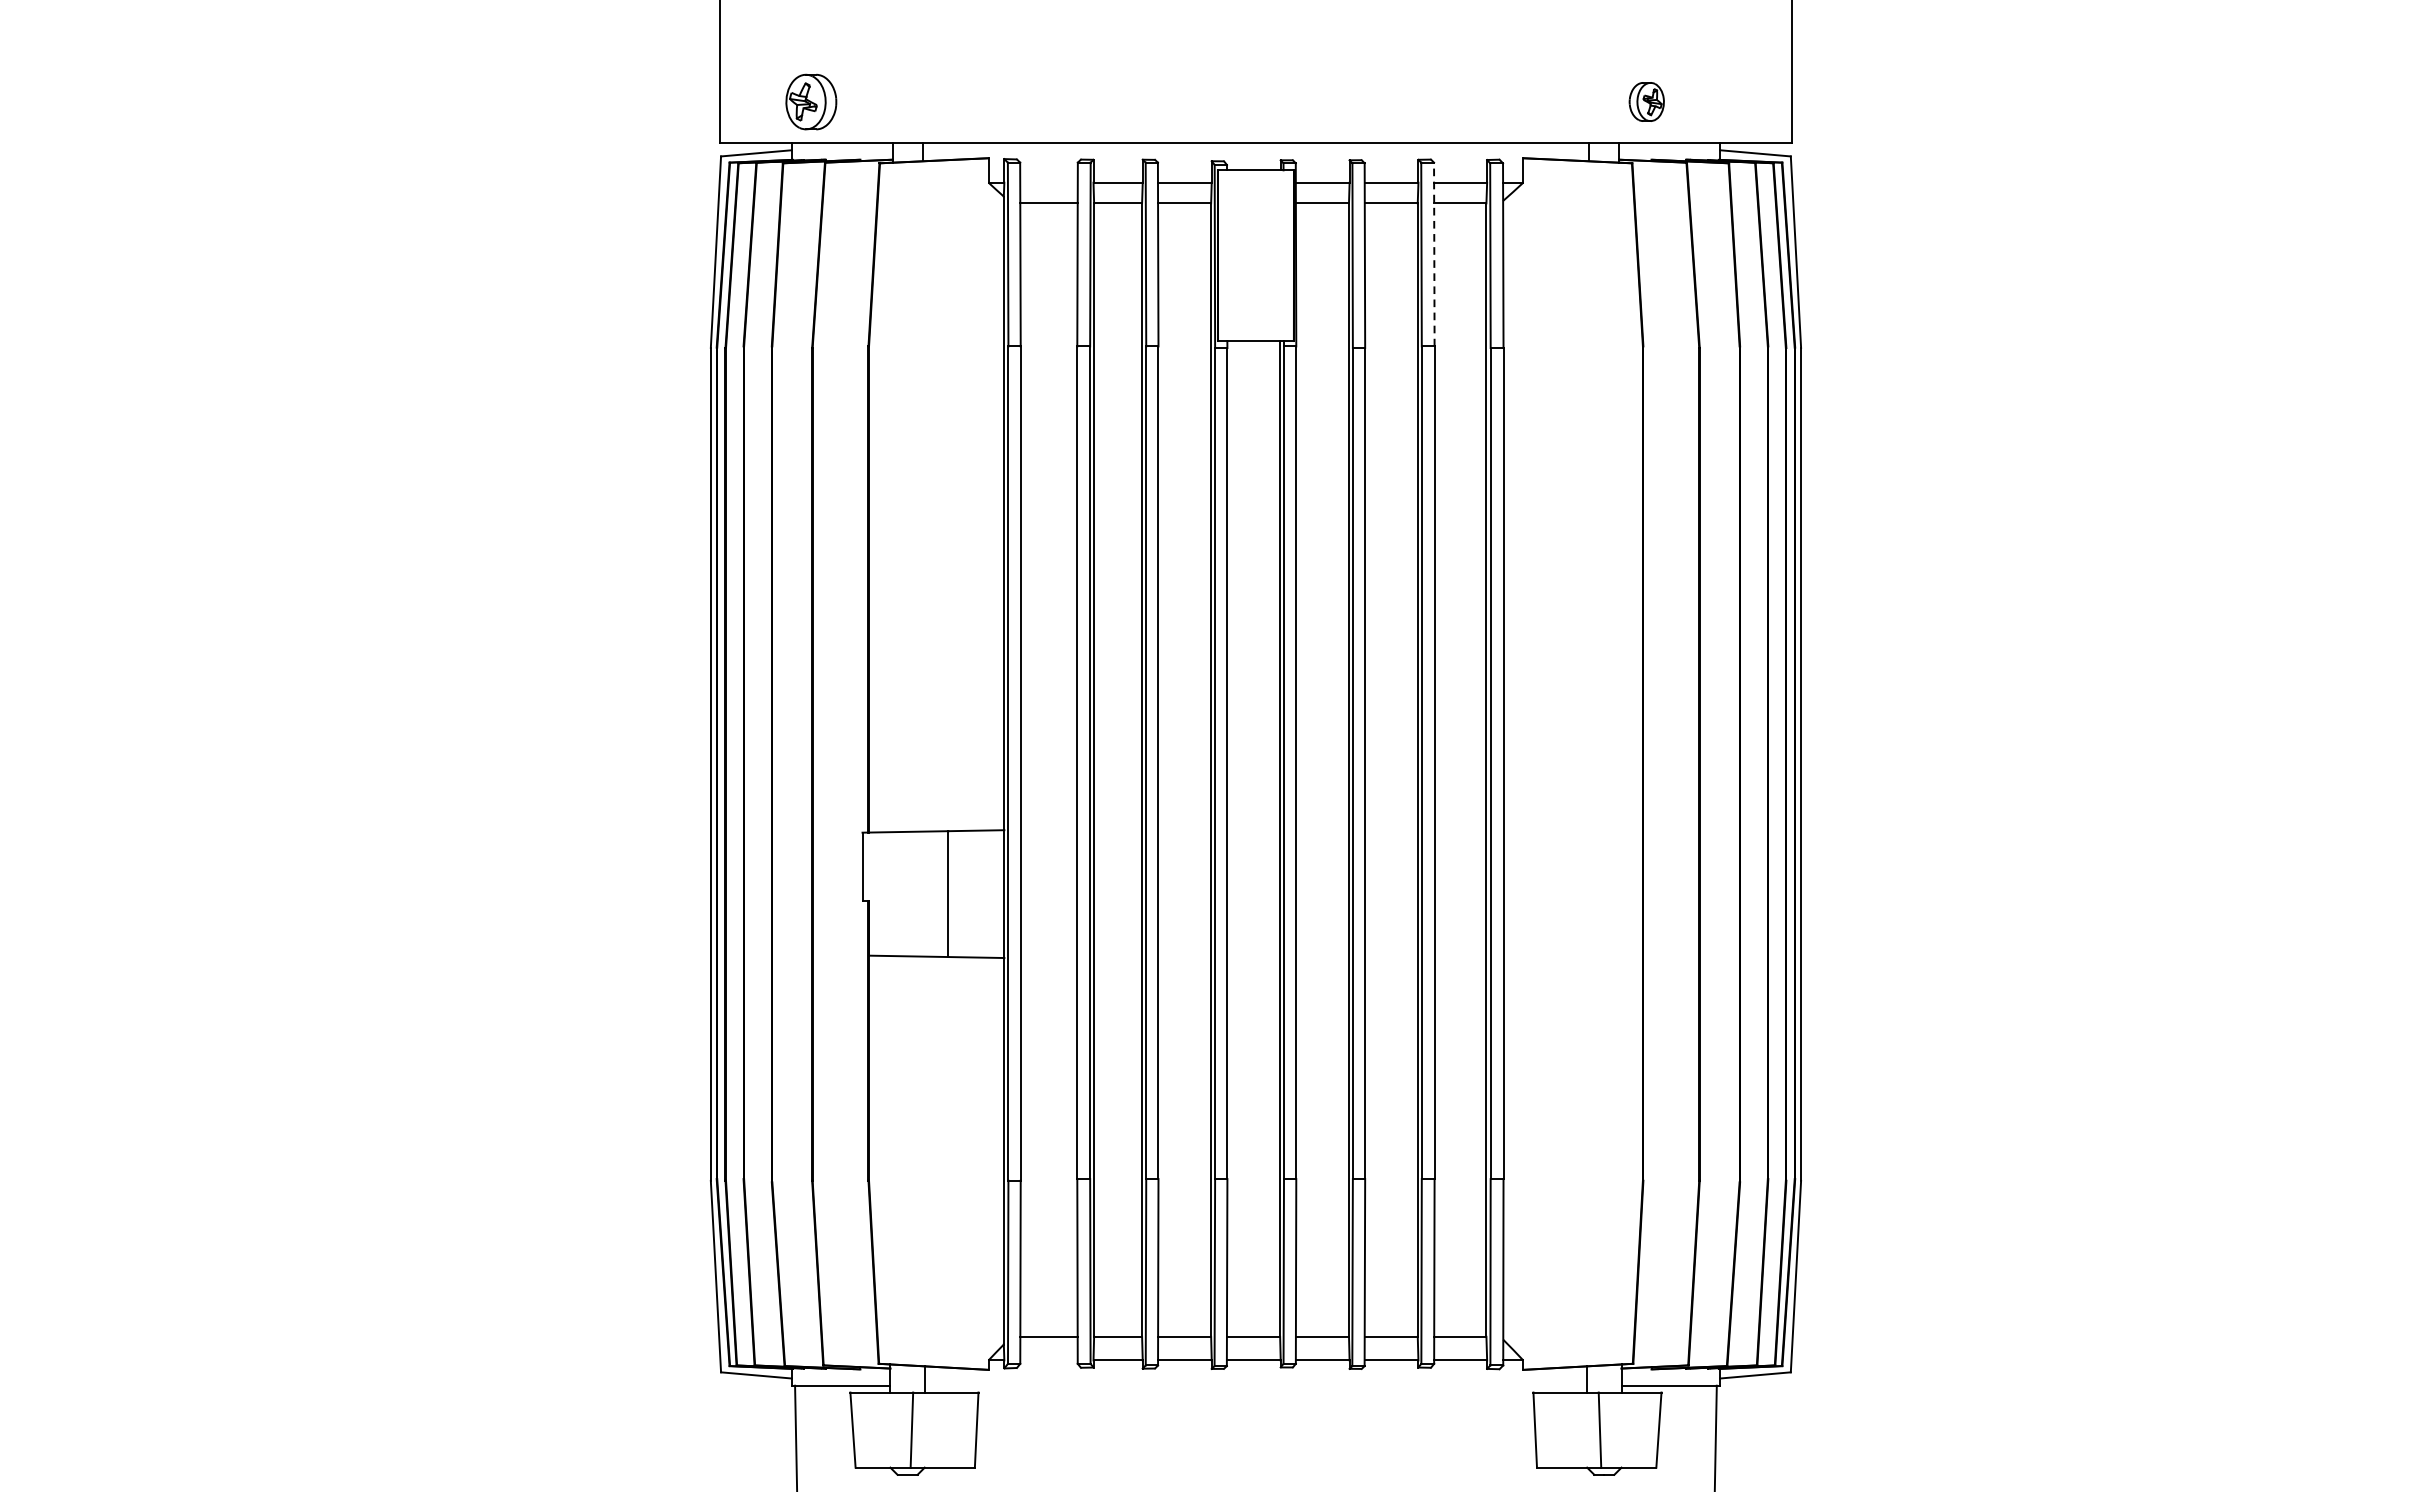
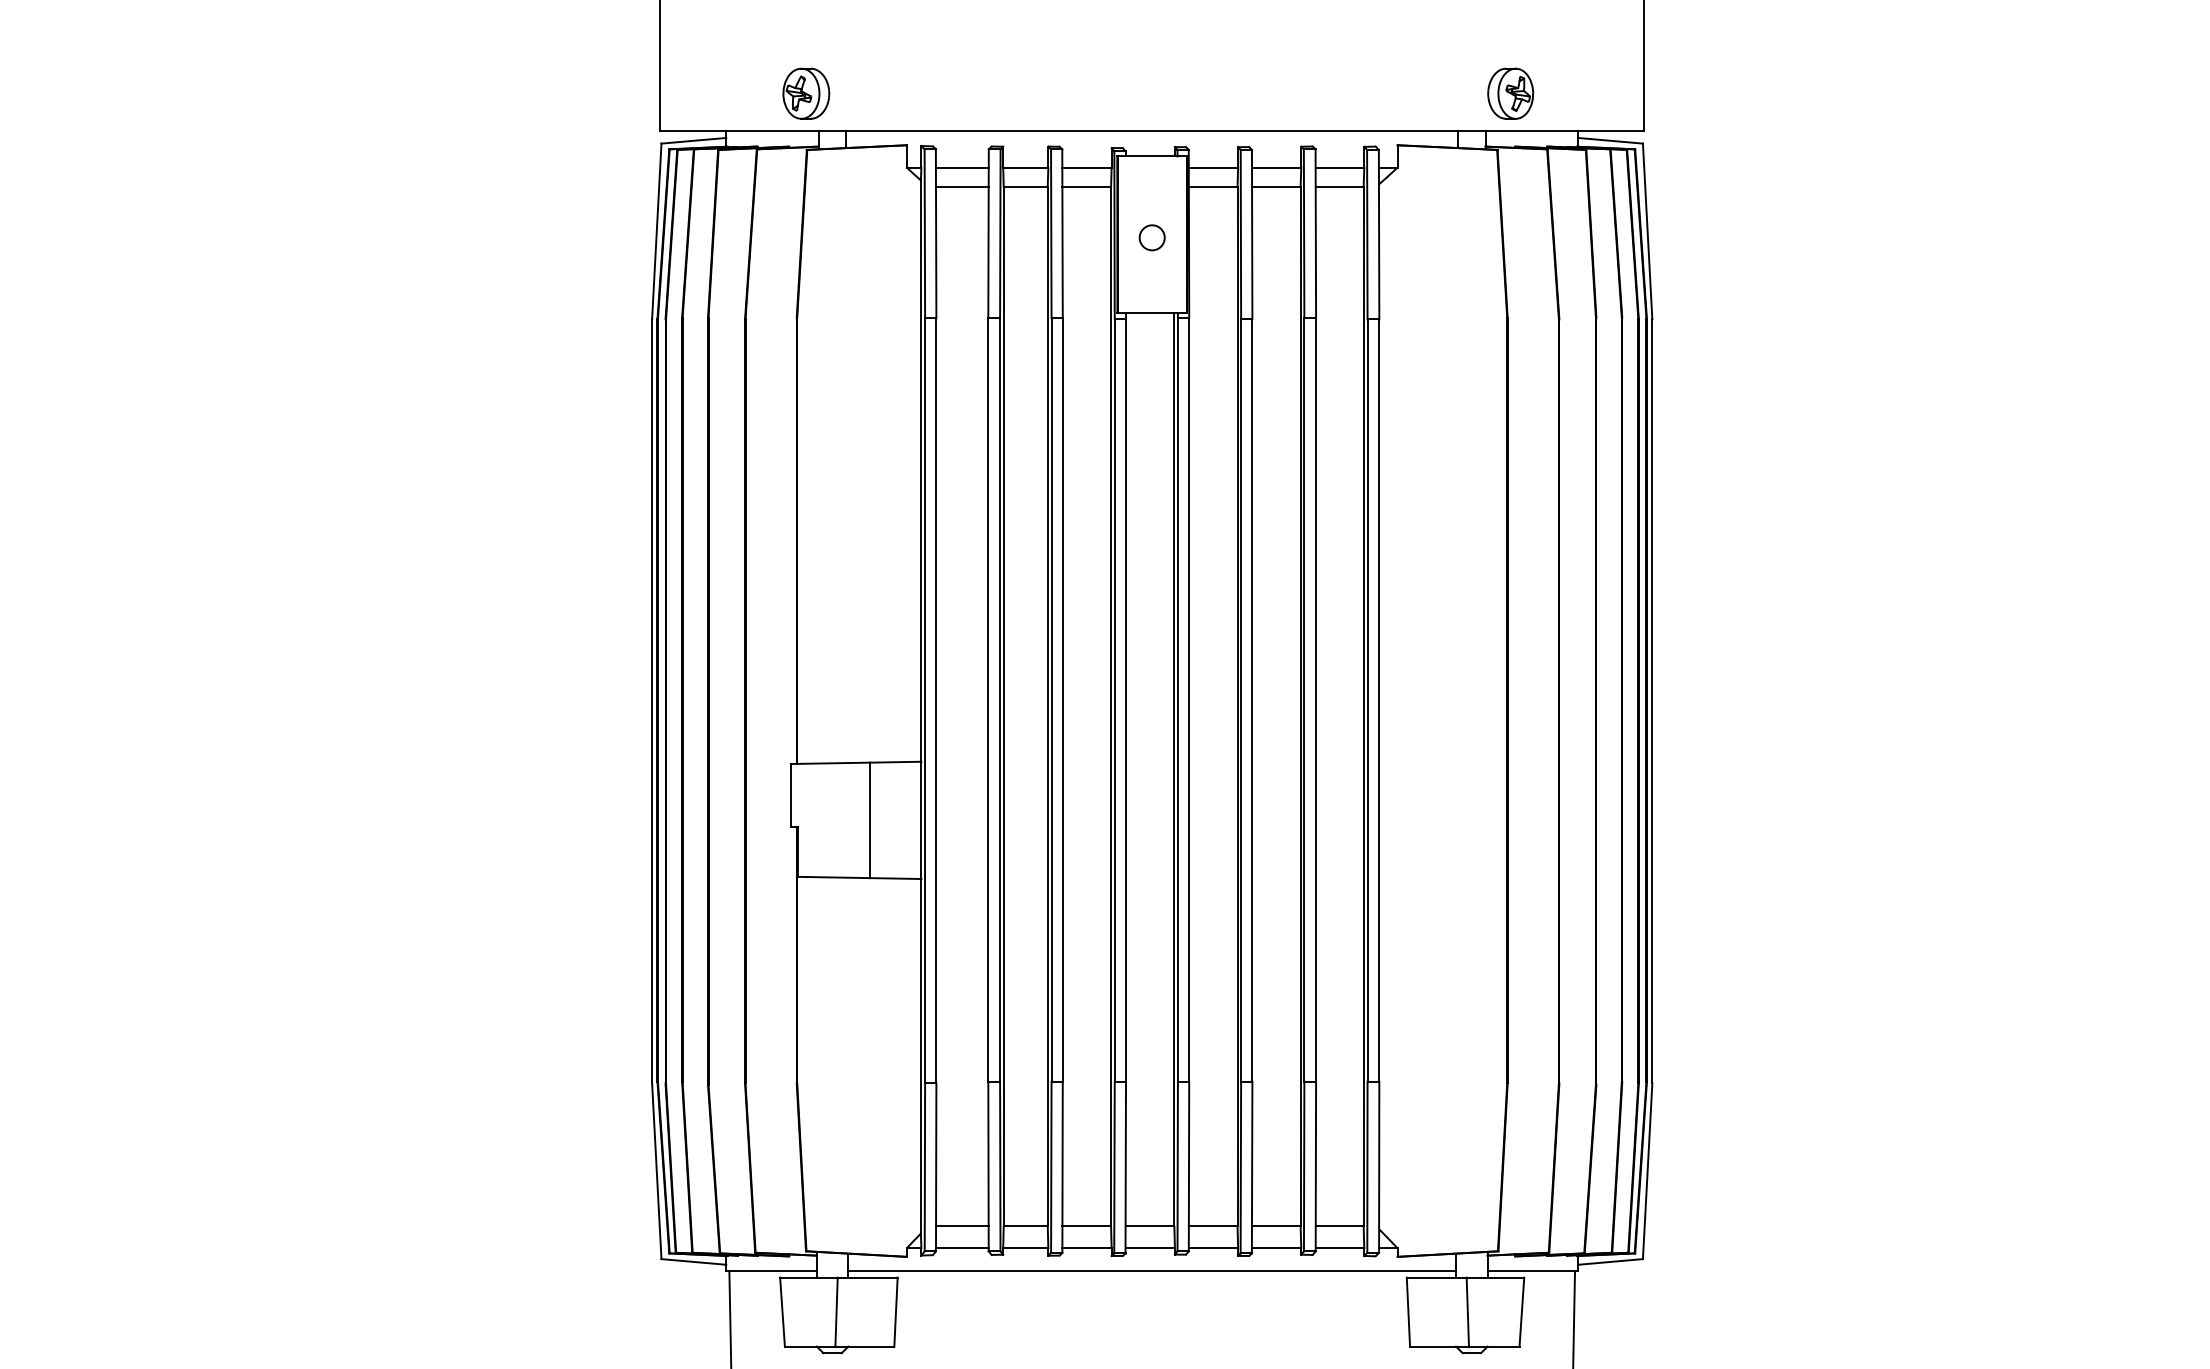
part: (811, 101) -> (806, 93), moved
part: (1646, 101) -> (1510, 93), size x1.43
line: (1048, 182) -> (961, 167), added
line: (1433, 254) -> (1315, 233), dashed -> solid
circle: (1255, 258) -> (1151, 237), added
line: (1048, 1360) -> (961, 1248), added
line: (1256, 1385) -> (1152, 1271), added

